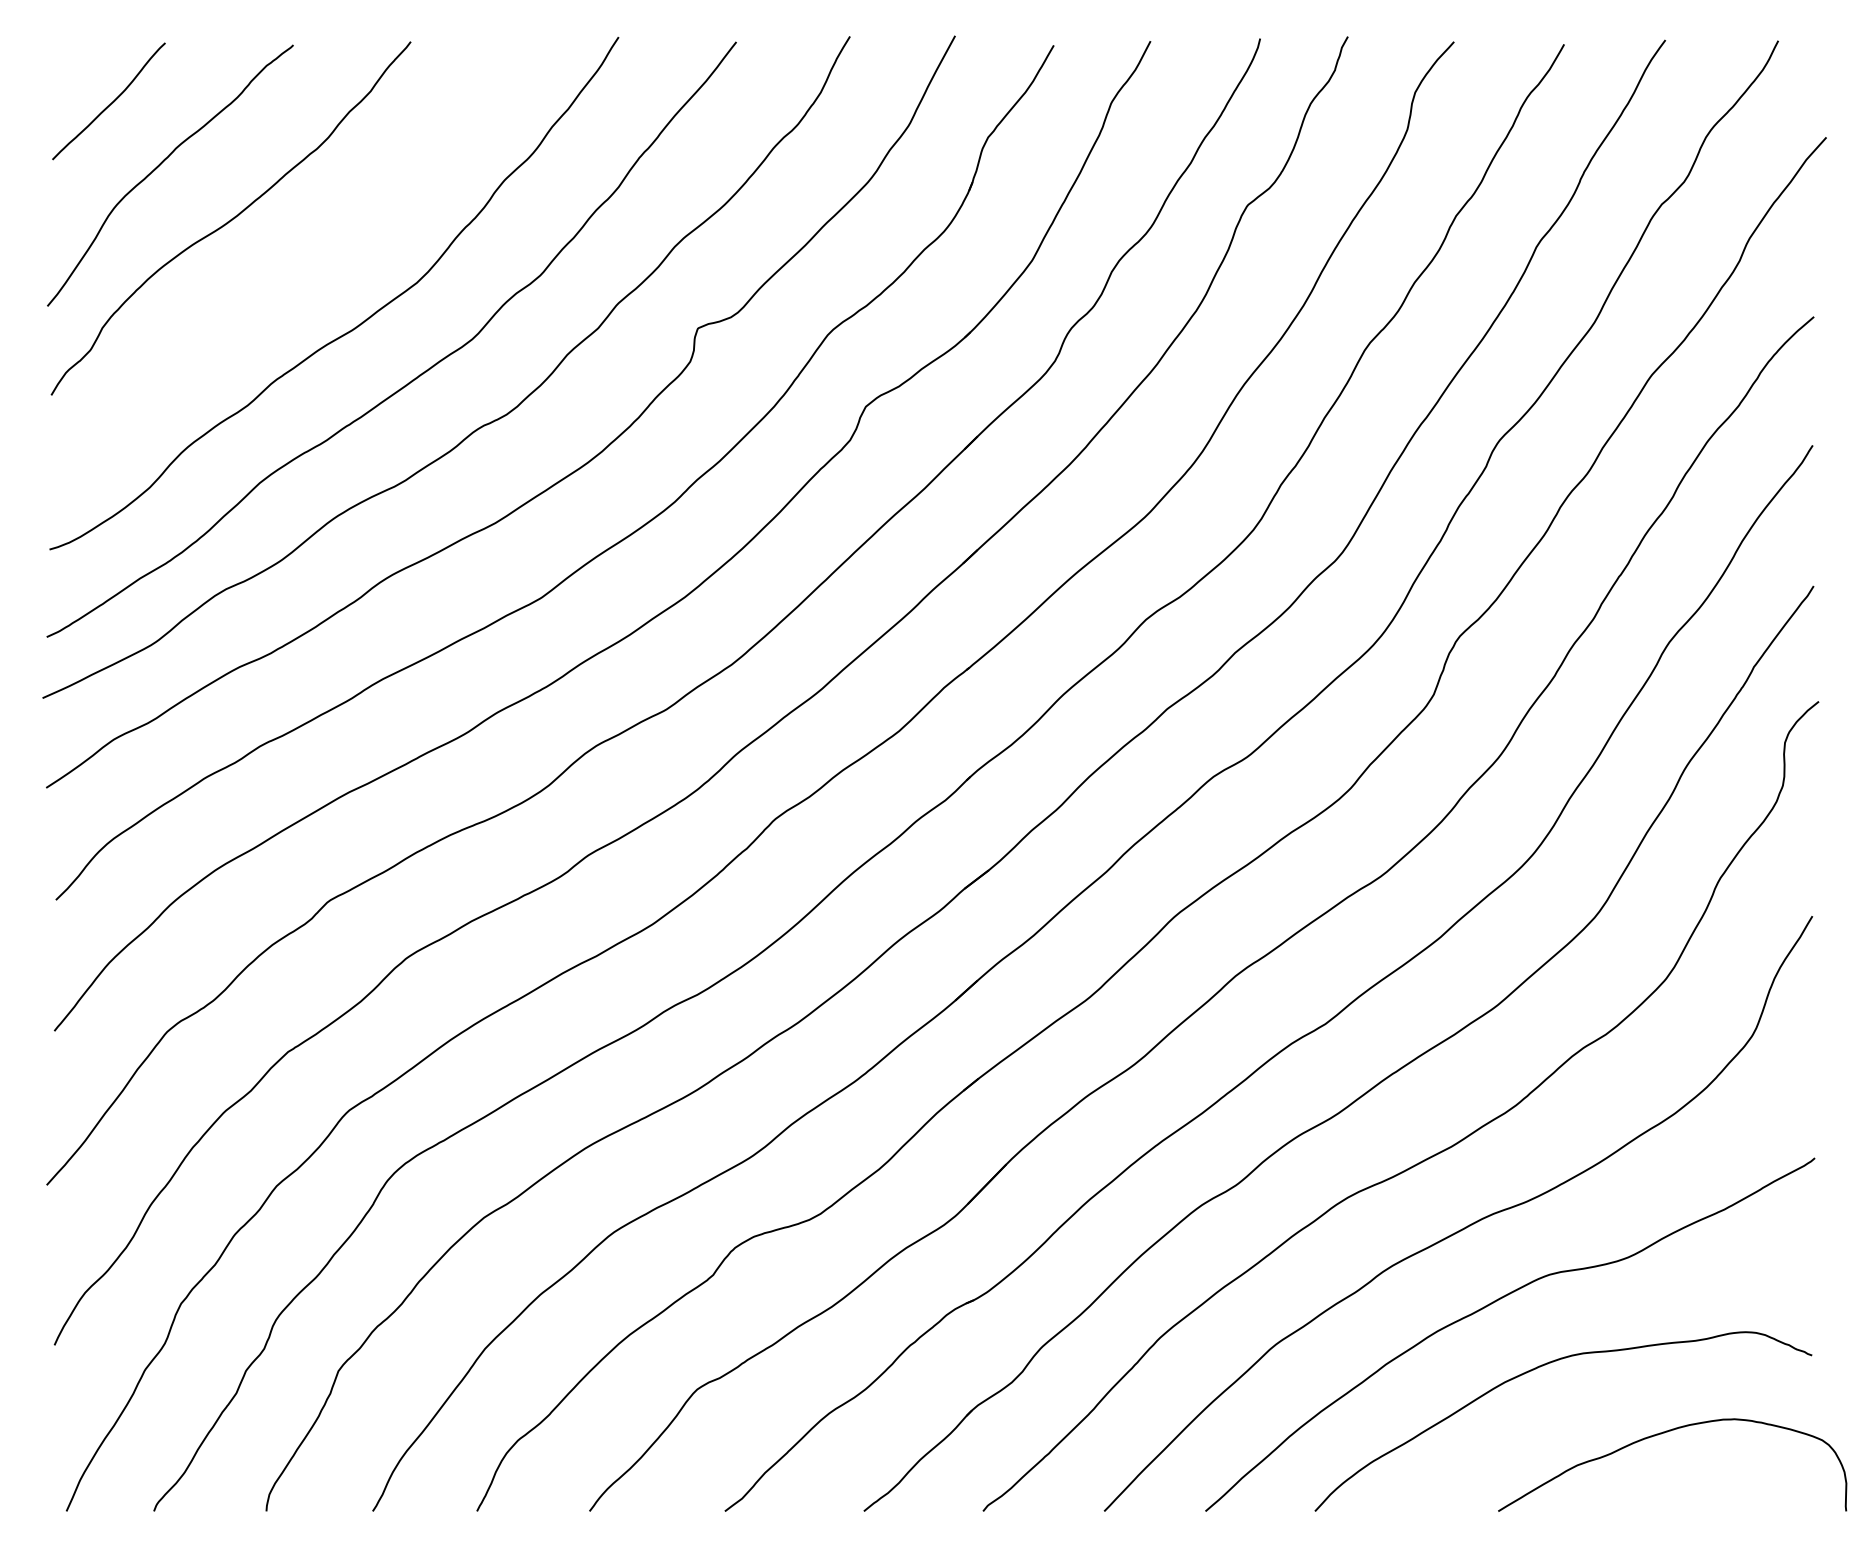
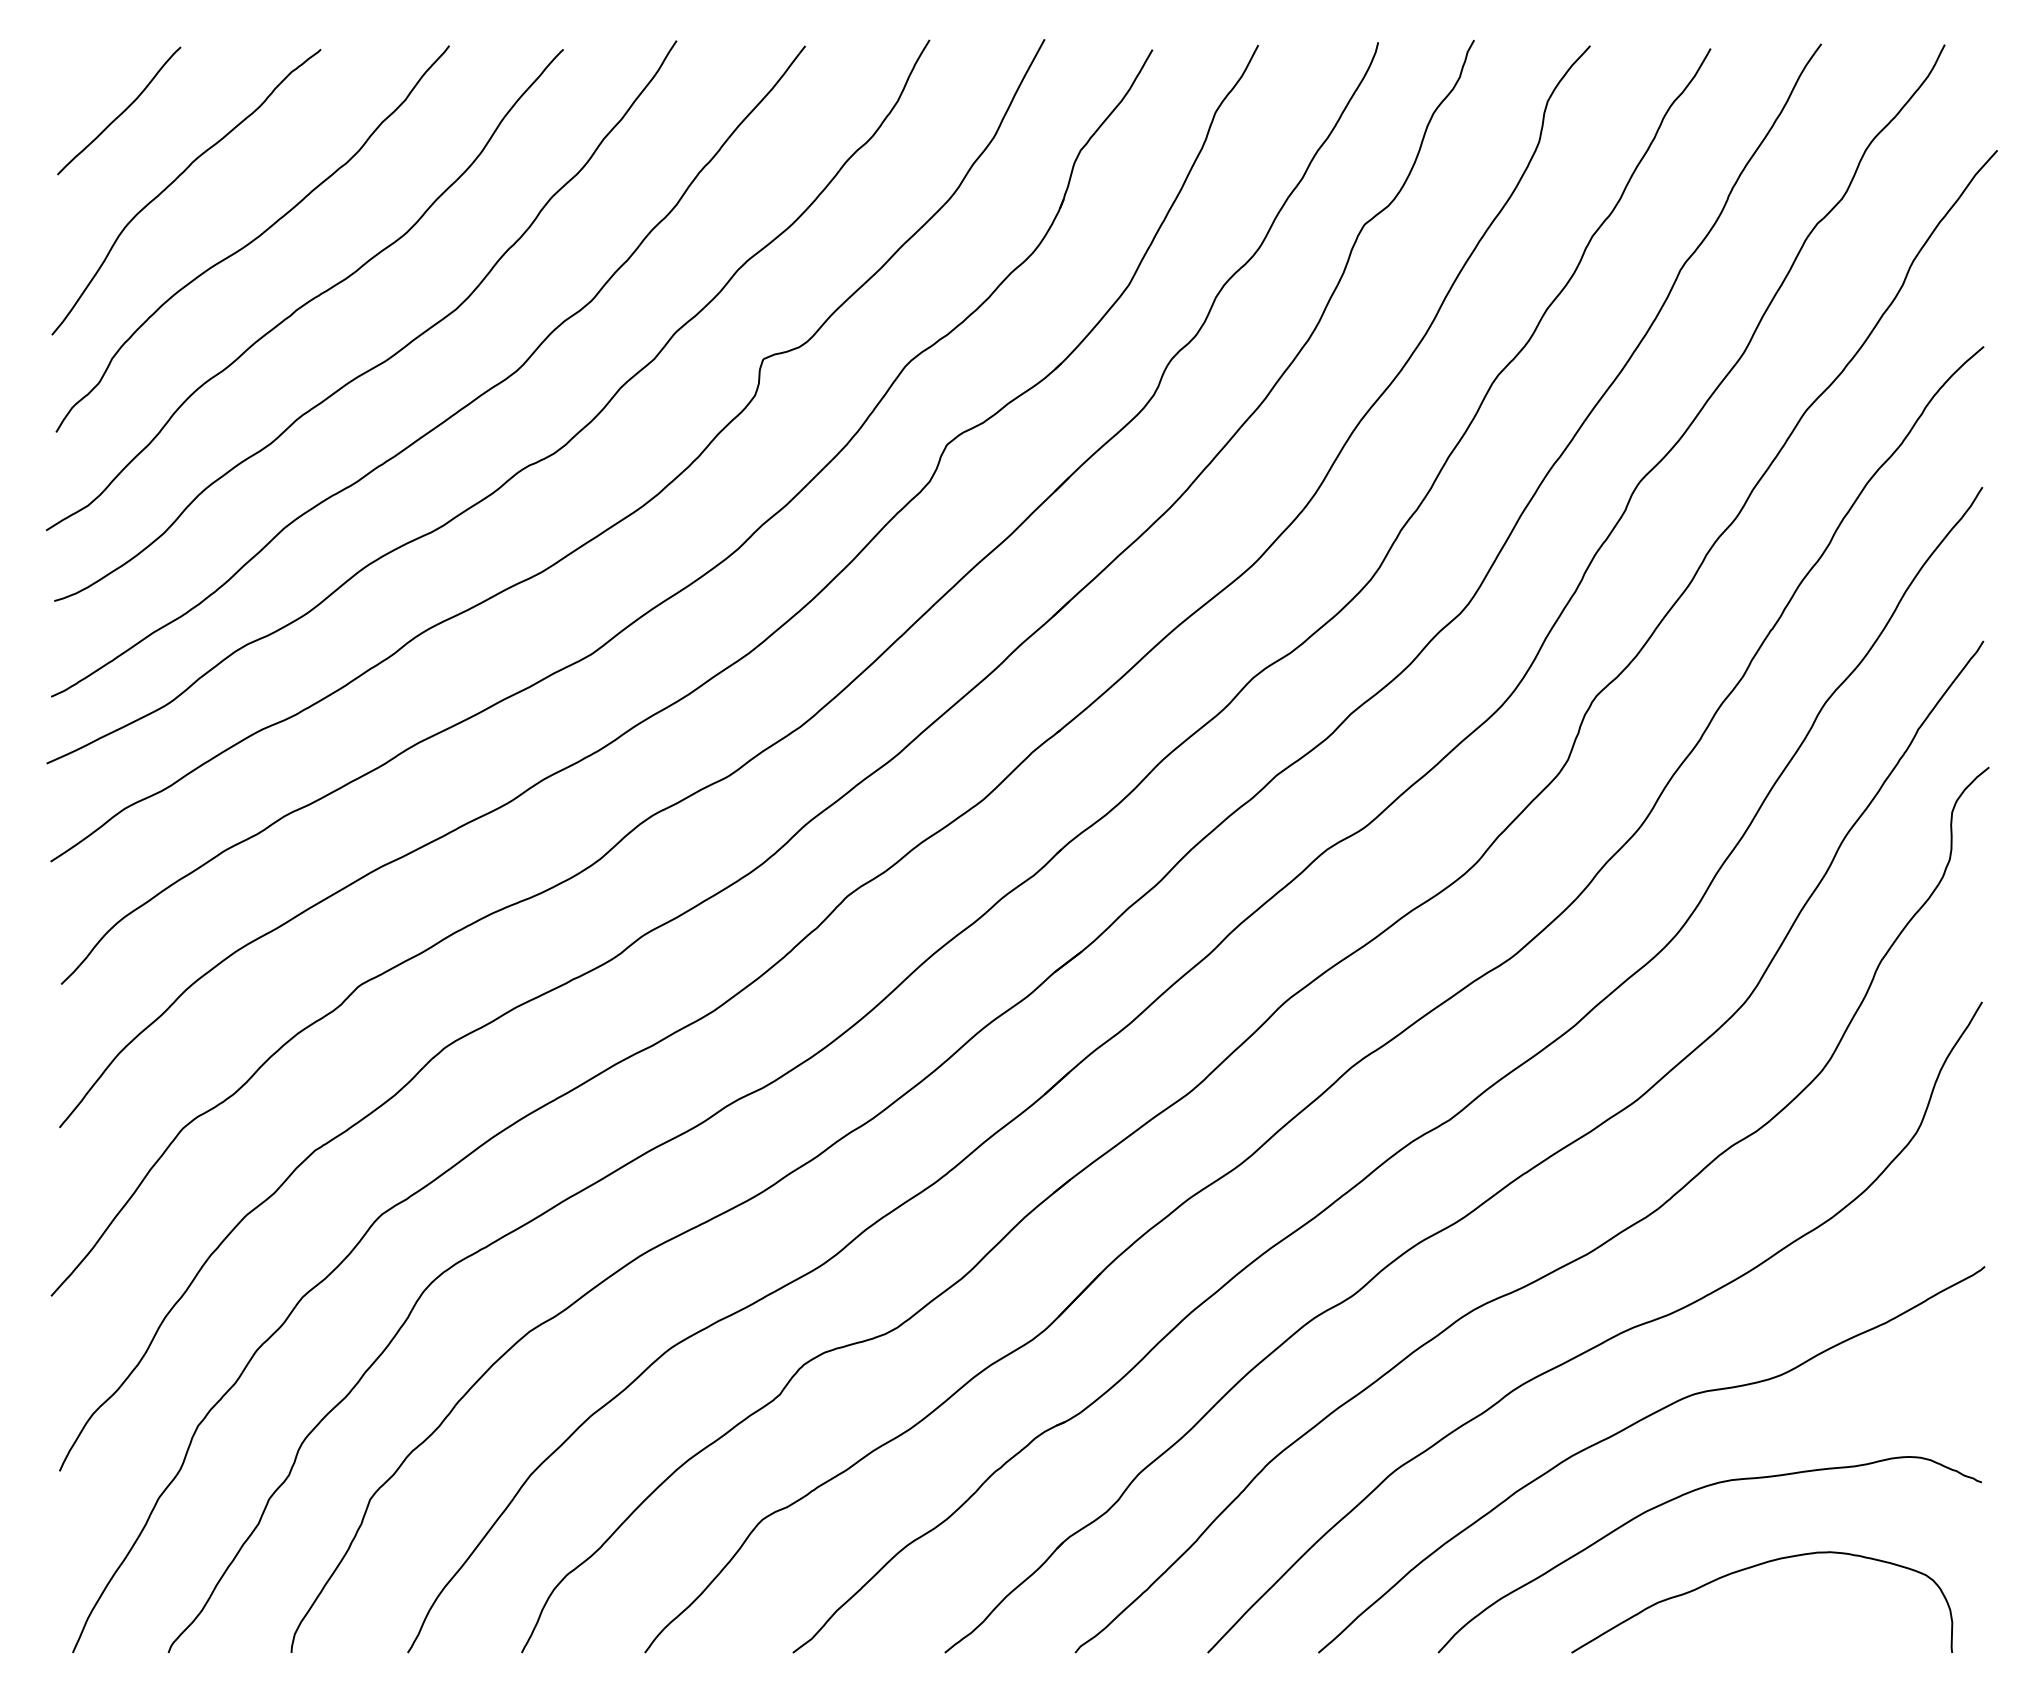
curve: (282, 274) -> (308, 300), added
curve: (1661, 1434) -> (1750, 1568), moved

